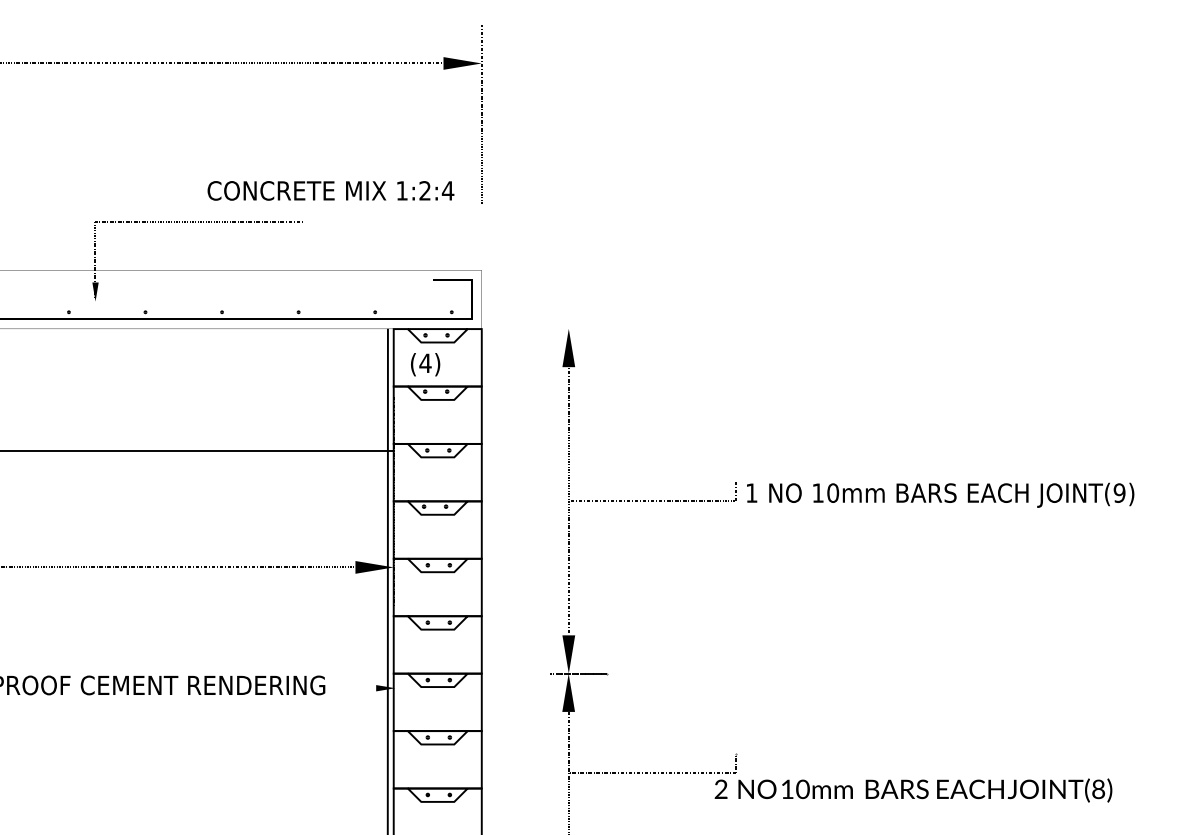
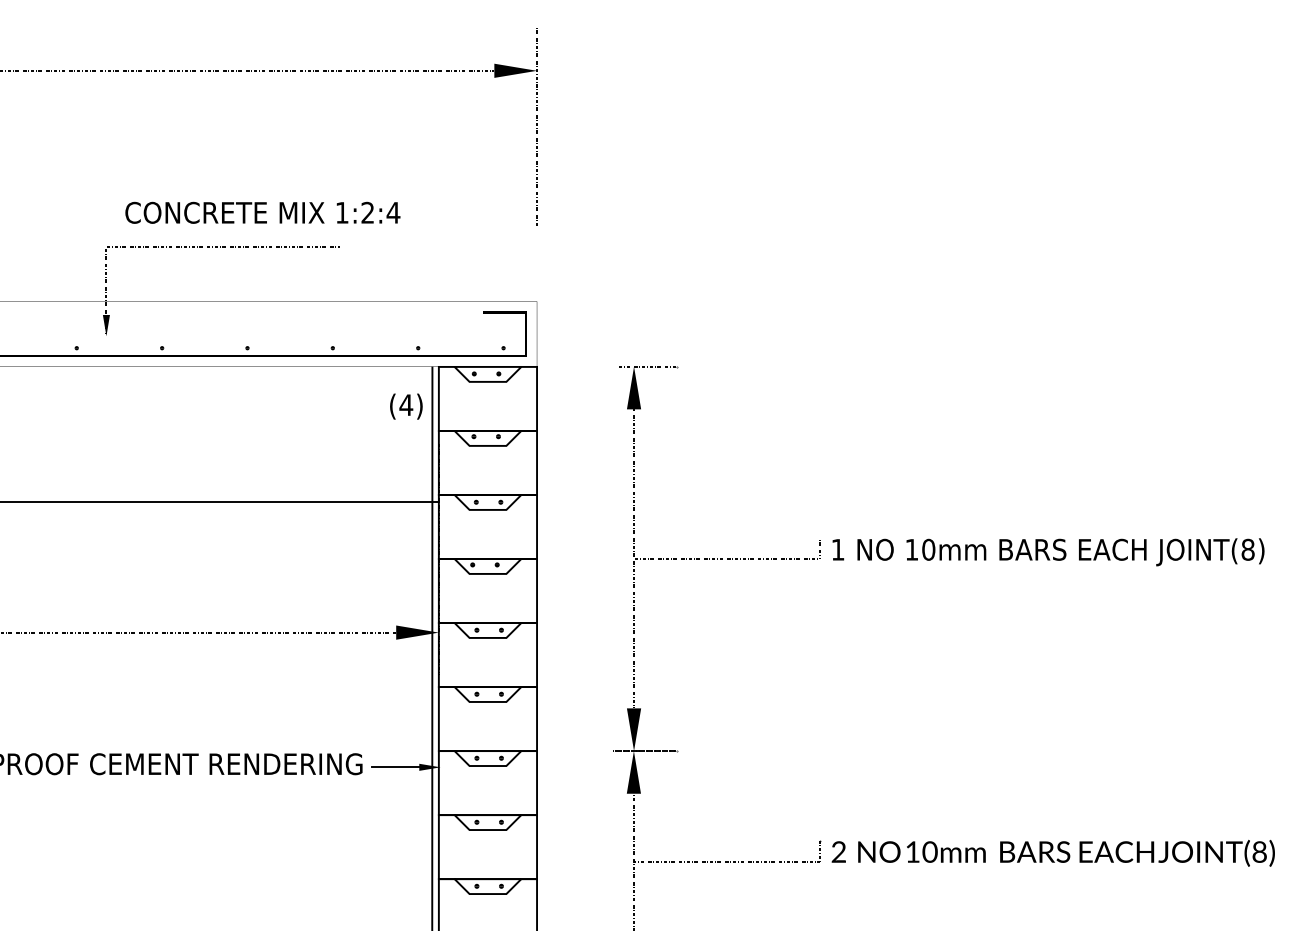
text: (330, 190) -> (262, 212), moved
line: (580, 328) -> (647, 366), added
text: (425, 364) -> (406, 406), moved
text: (1119, 492) -> (1247, 549), JOINT(9) -> JOINT(8)
line: (354, 688) -> (395, 767), added
text: (912, 790) -> (1052, 853), moved

